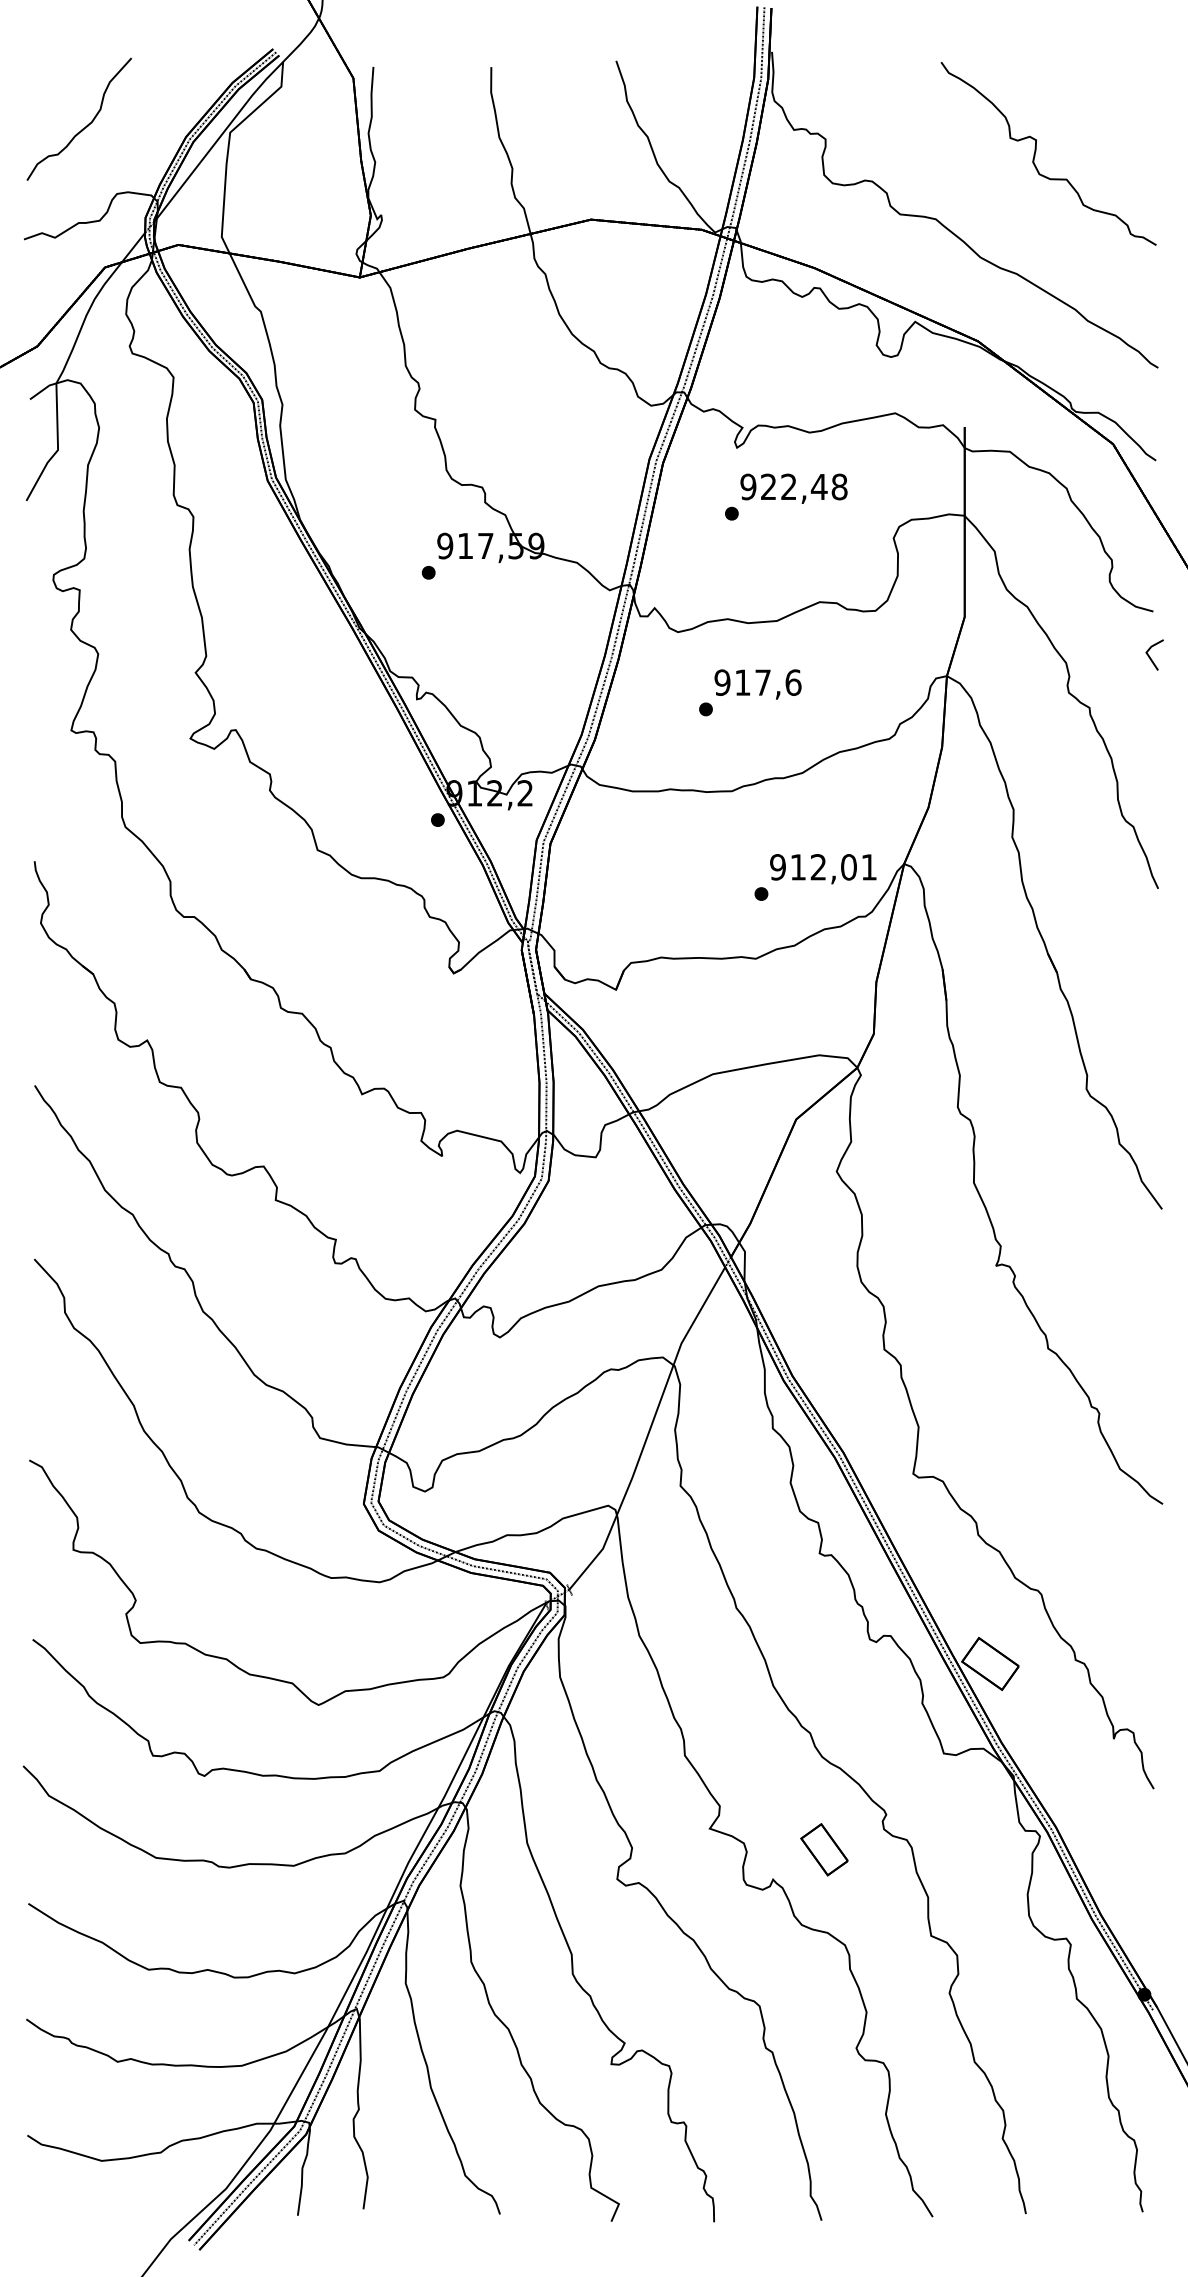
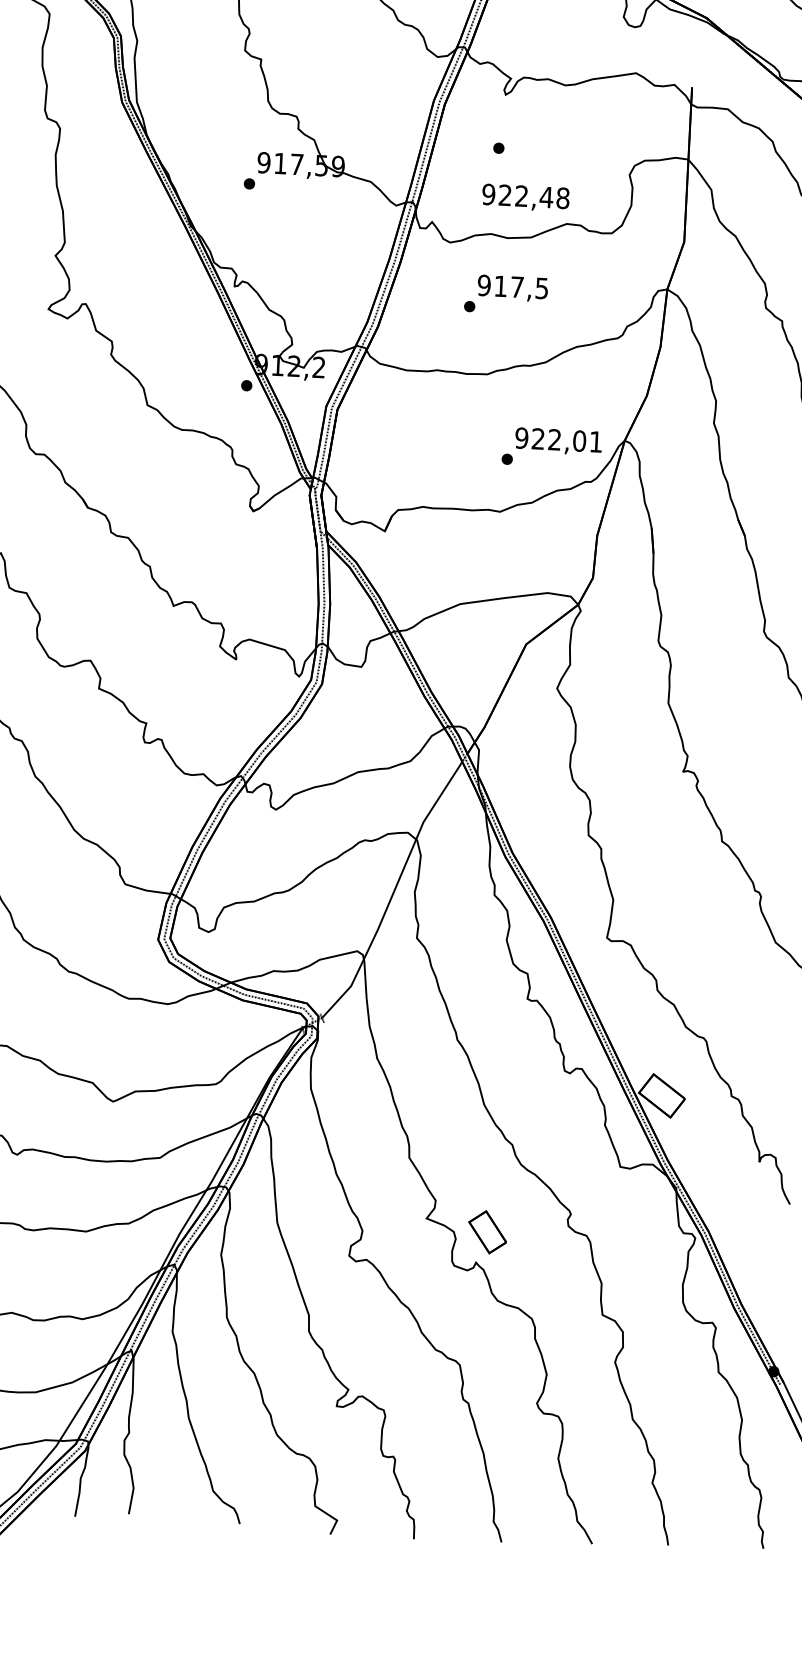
text: (793, 488) -> (525, 197), moved
text: (793, 682) -> (542, 288), 917,6 -> 917,5
text: (797, 867) -> (537, 439), 912,01 -> 922,01
part: (824, 1849) -> (487, 1232), moved

